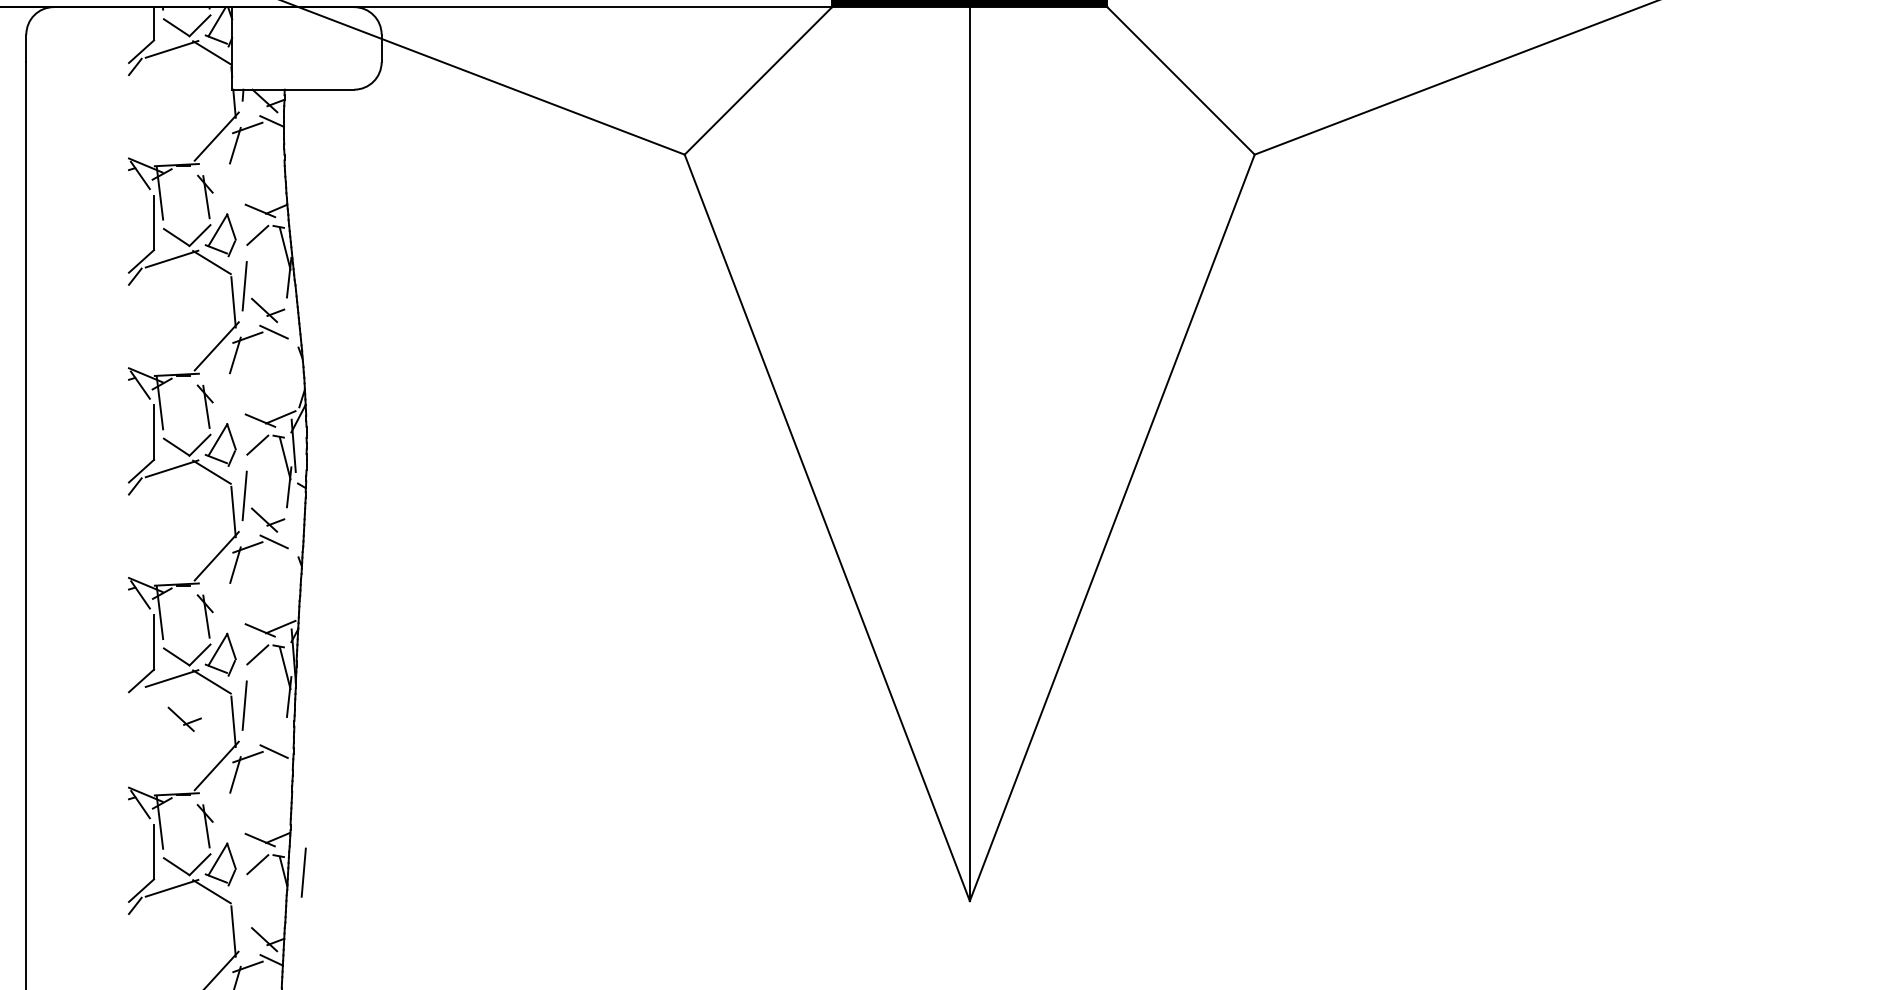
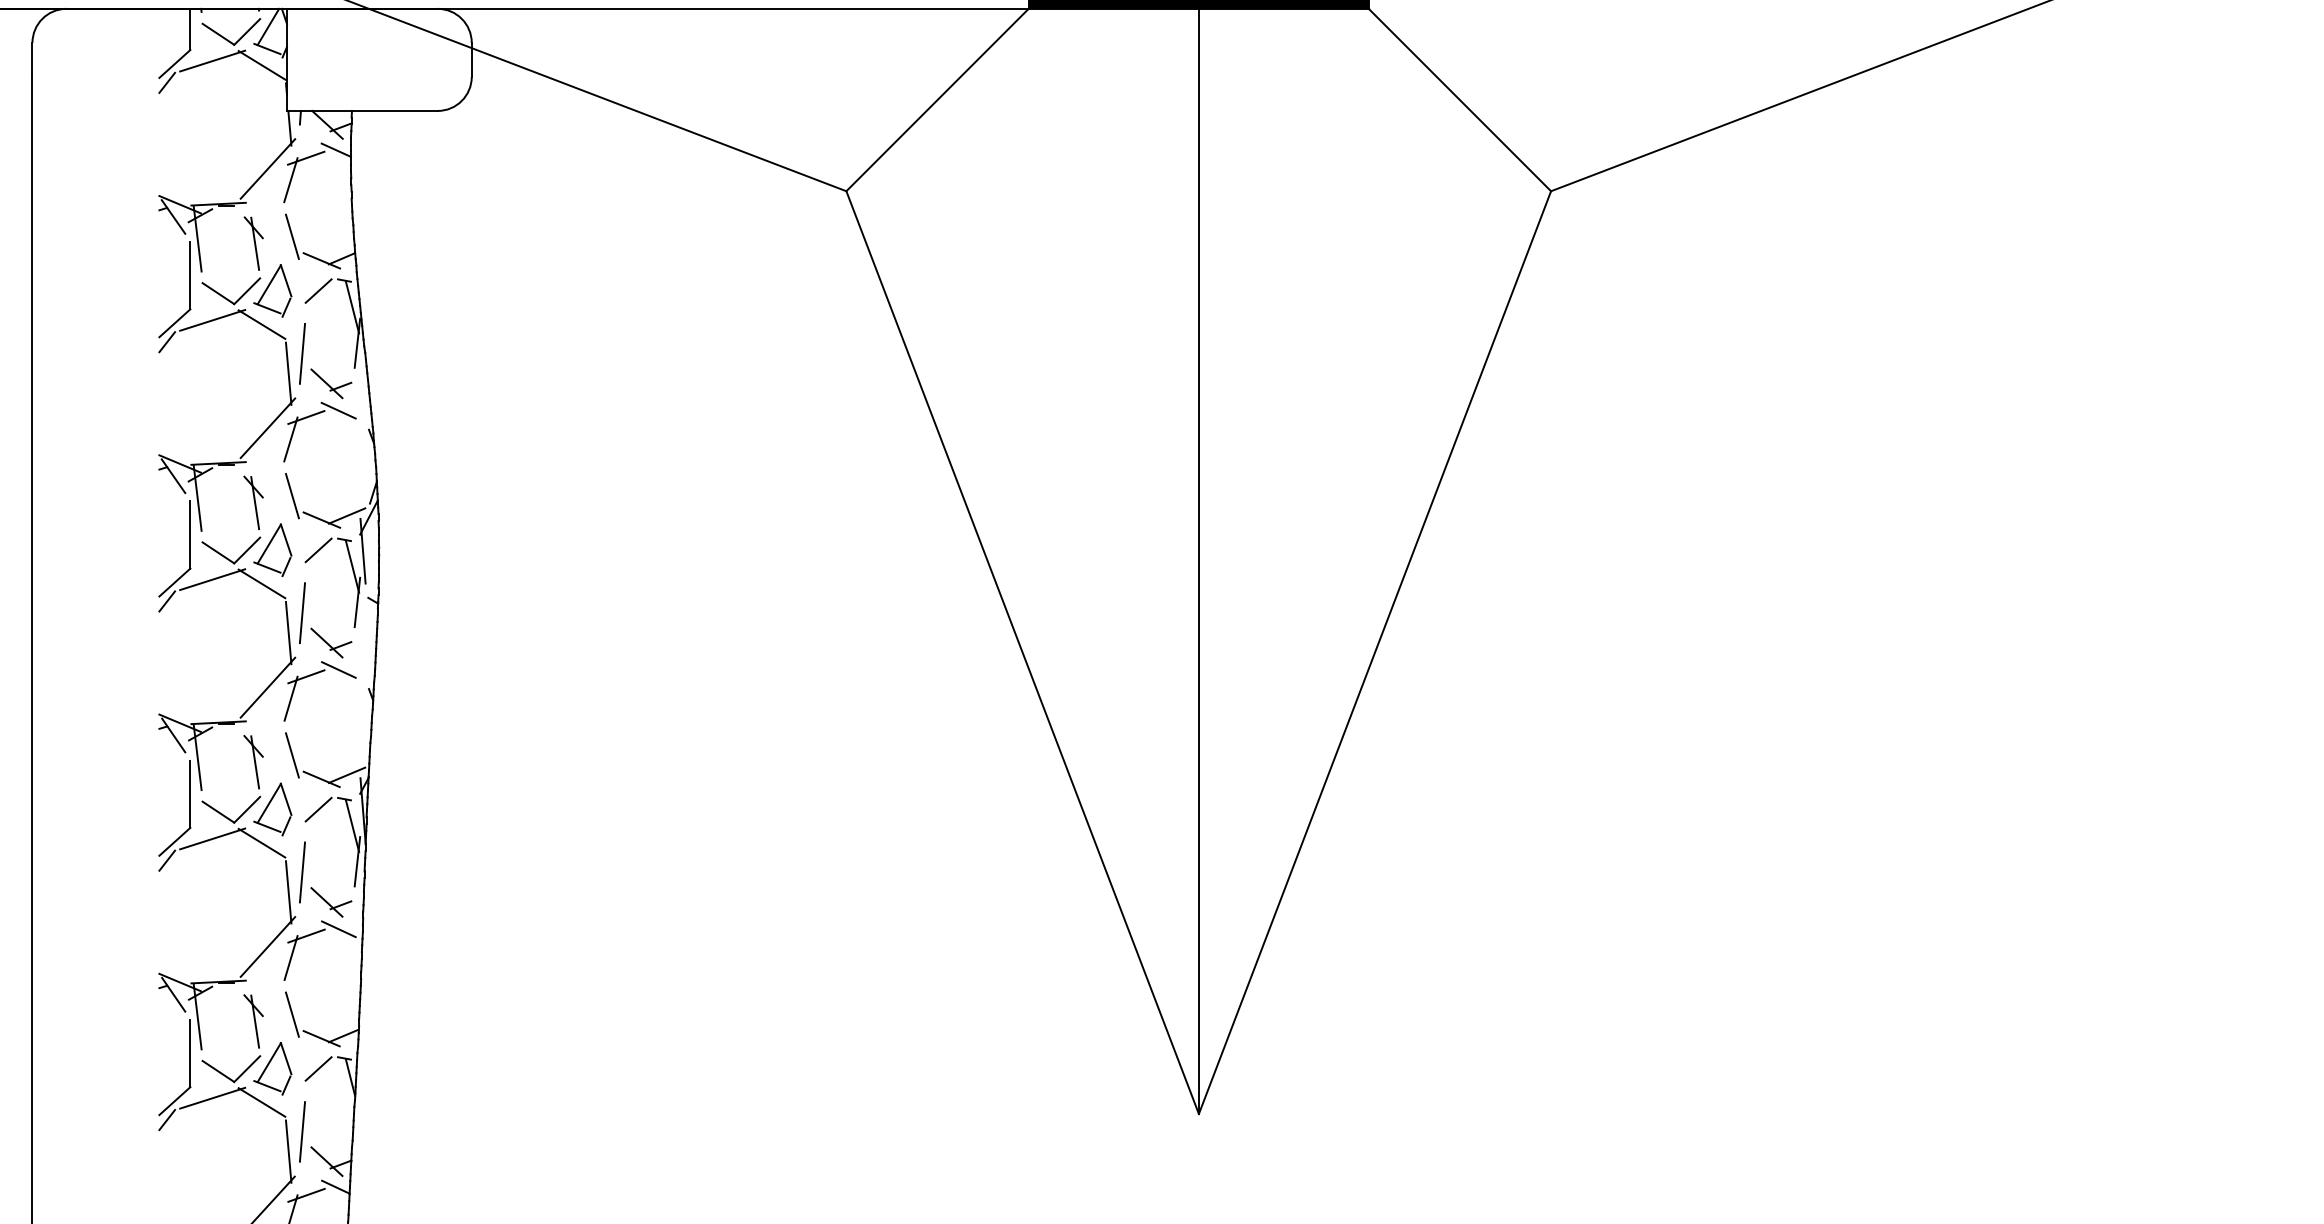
line: (235, 191) -> (291, 236), added
line: (235, 401) -> (291, 496), added
line: (235, 611) -> (291, 755), added
line: (135, 696) -> (167, 860), added
part: (184, 719) -> (331, 902), moved
line: (235, 820) -> (291, 1014), added
line: (303, 872) -> (302, 1131), moved

